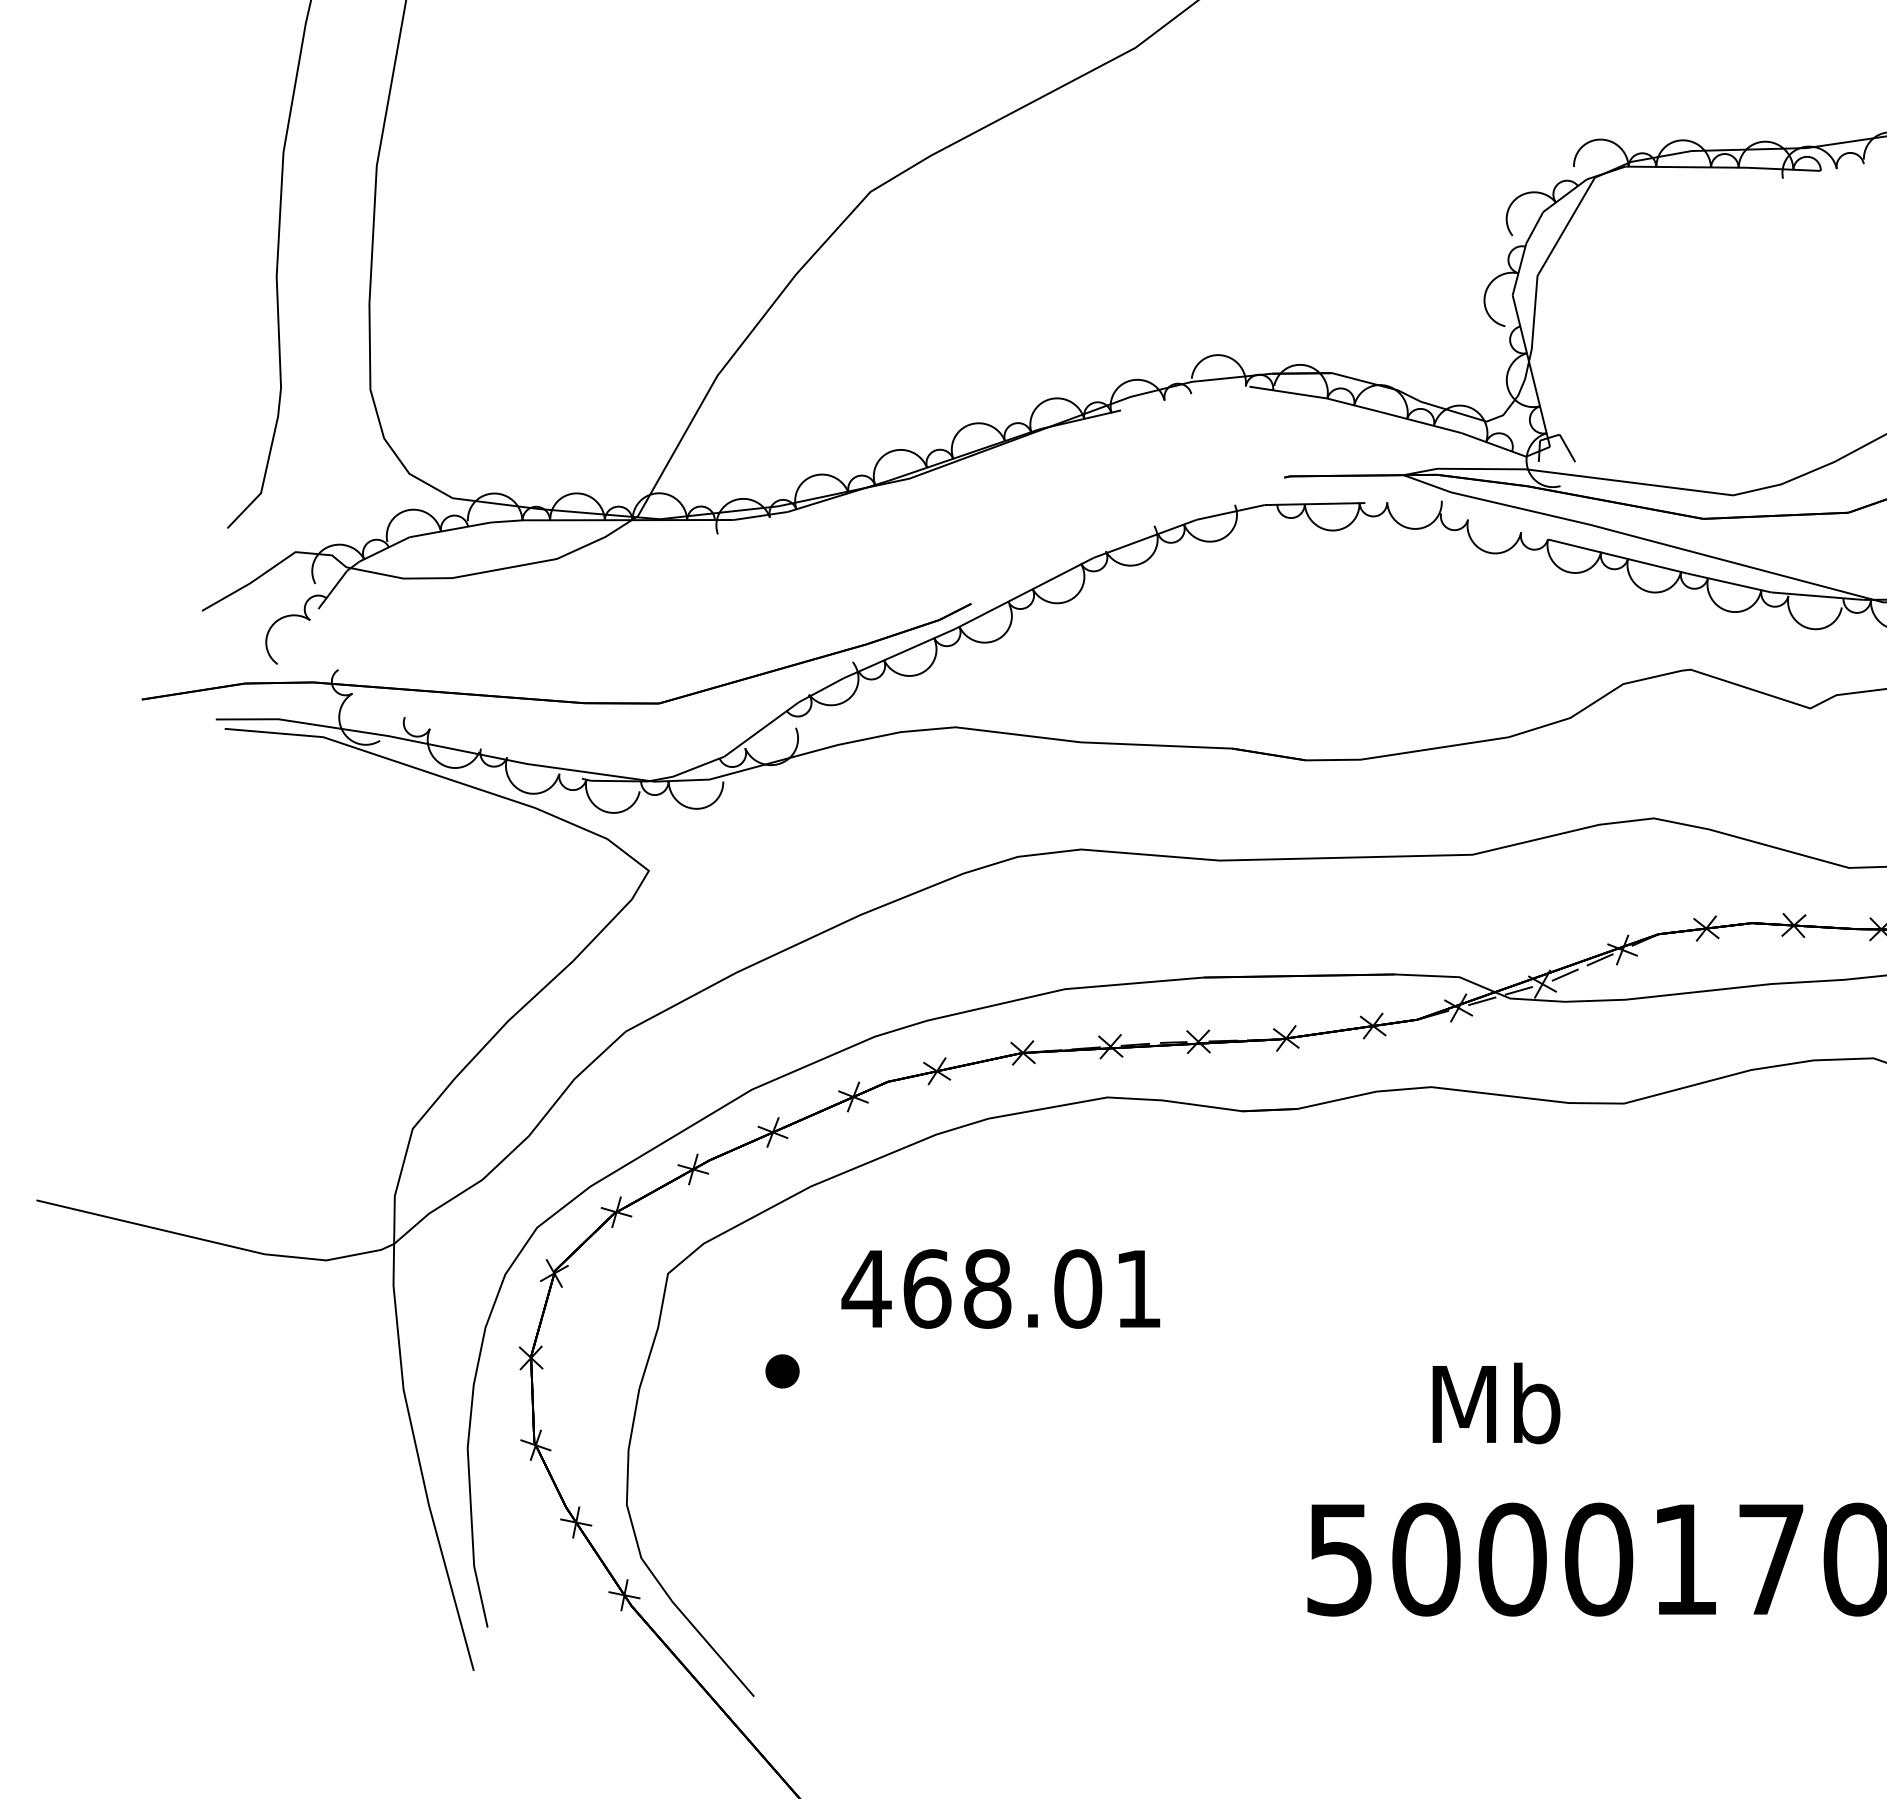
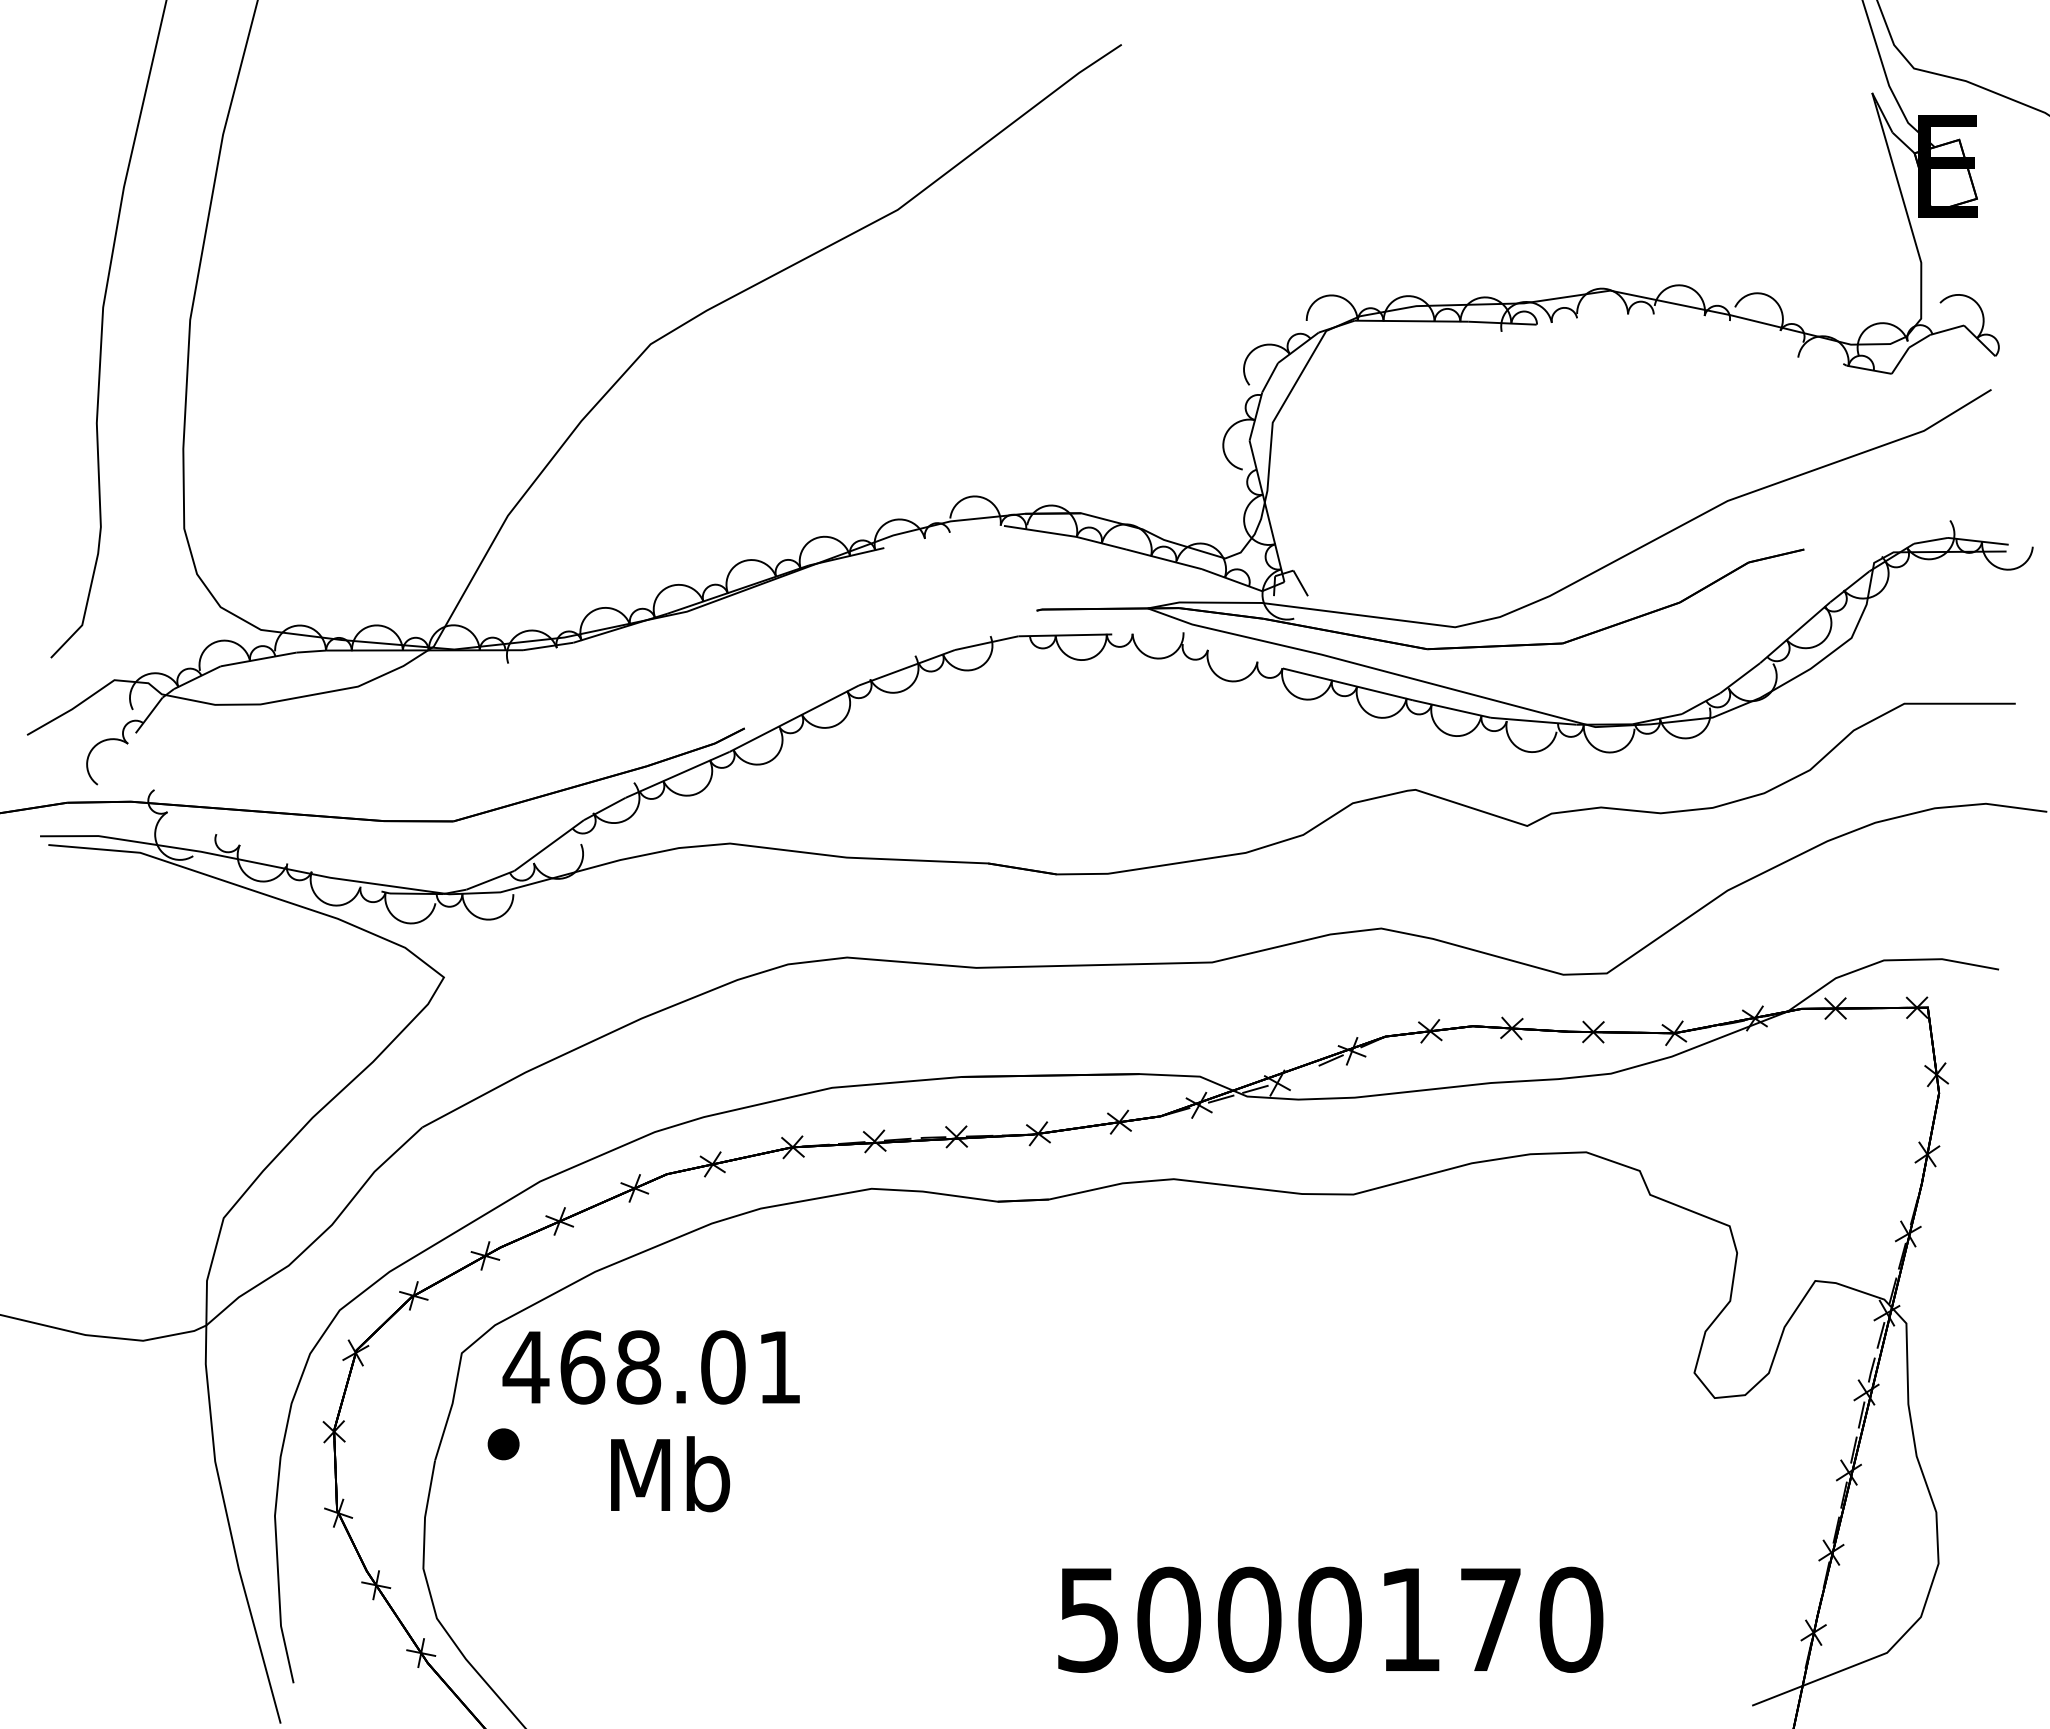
line: (1565, 974) -> (1298, 1074), removed
text: (1000, 1289) -> (650, 1367), moved
part: (782, 1371) -> (503, 1444), moved
text: (1496, 1403) -> (670, 1474), moved

